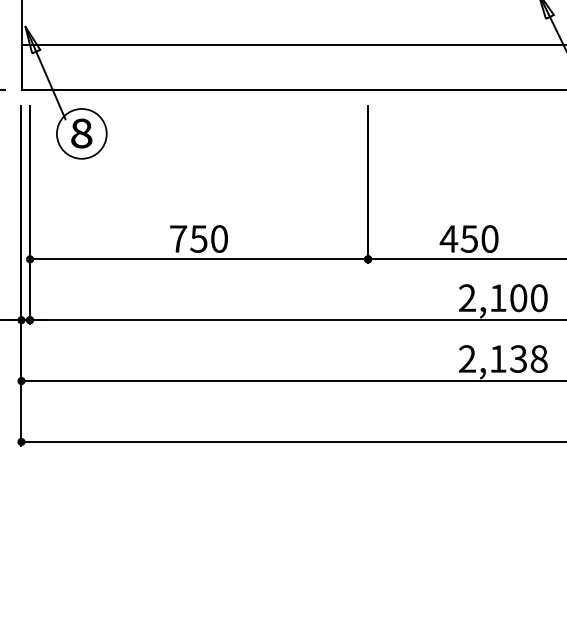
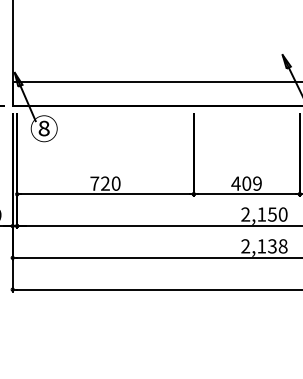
text: (199, 238) -> (105, 183), 750 -> 720
text: (478, 238) -> (251, 183), 450 -> 409
text: (518, 298) -> (272, 214), 2,100 -> 2,150

